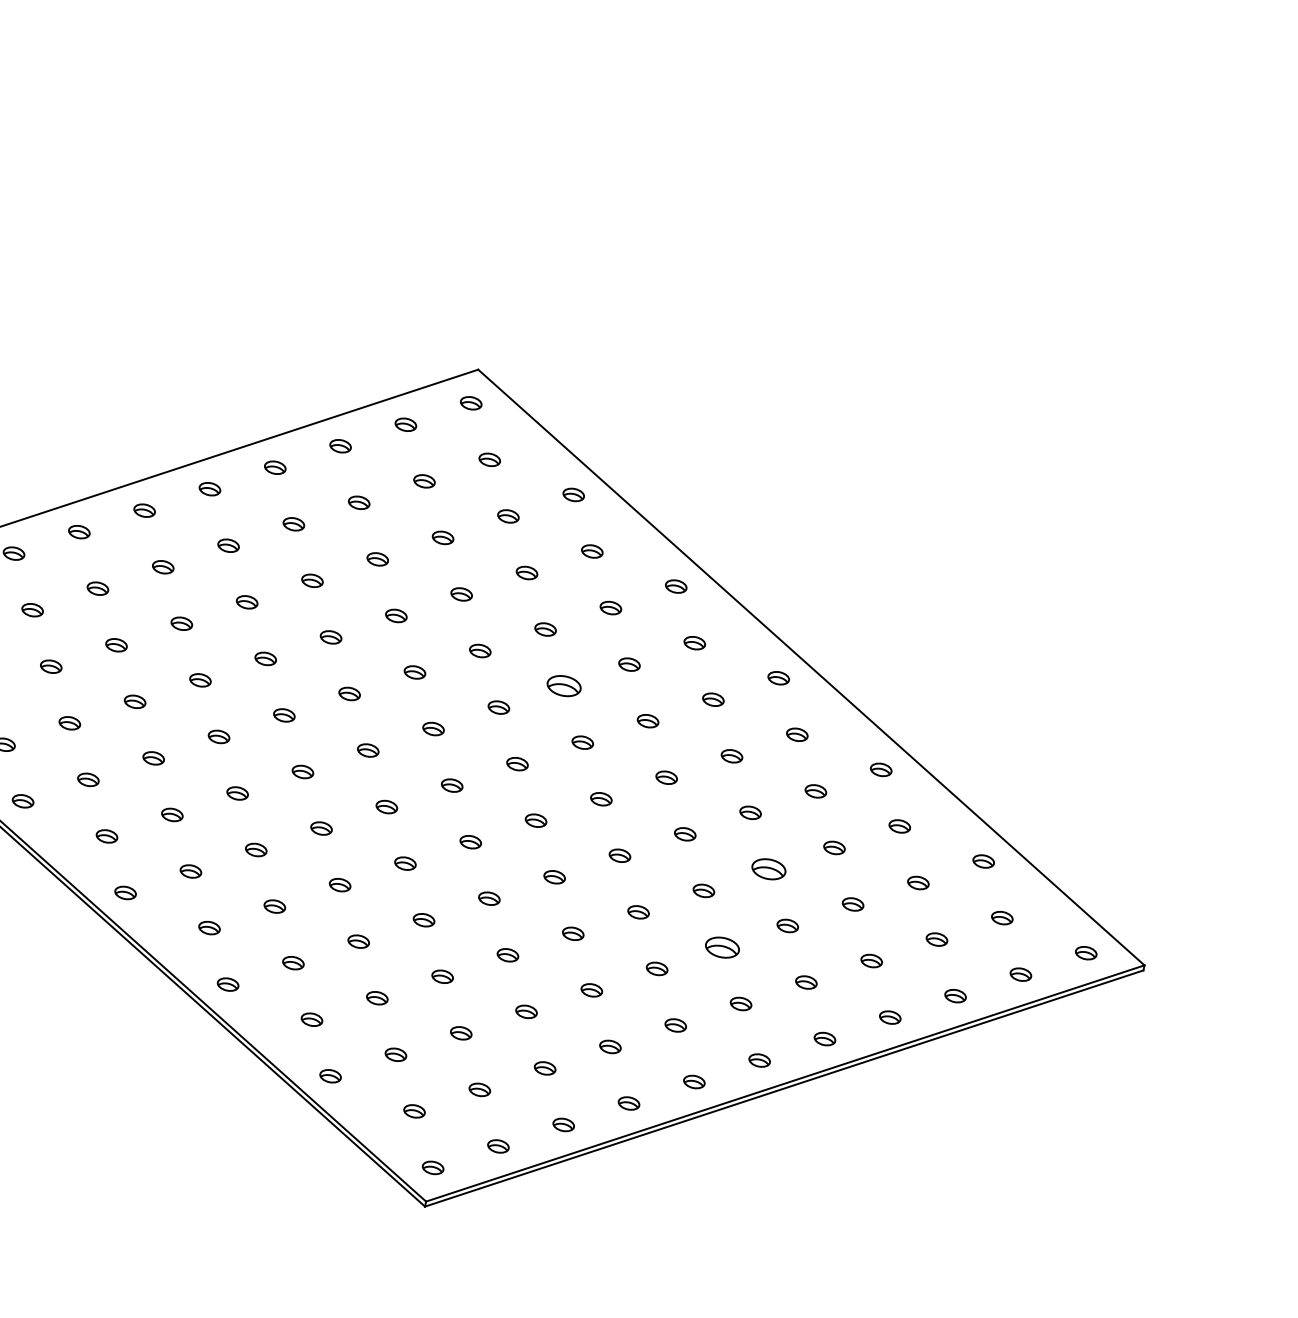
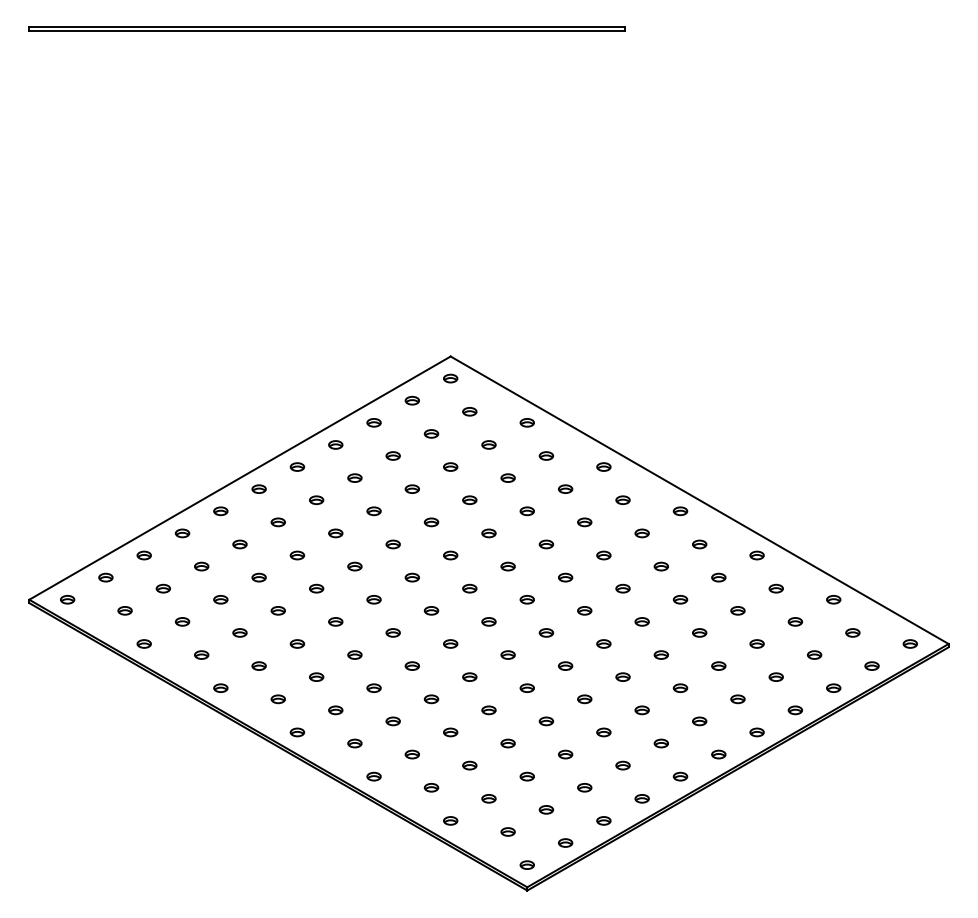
part: (564, 686) -> (546, 544), size x0.62
part: (769, 868) -> (699, 632), size x0.62
part: (722, 946) -> (680, 687), size x0.62

